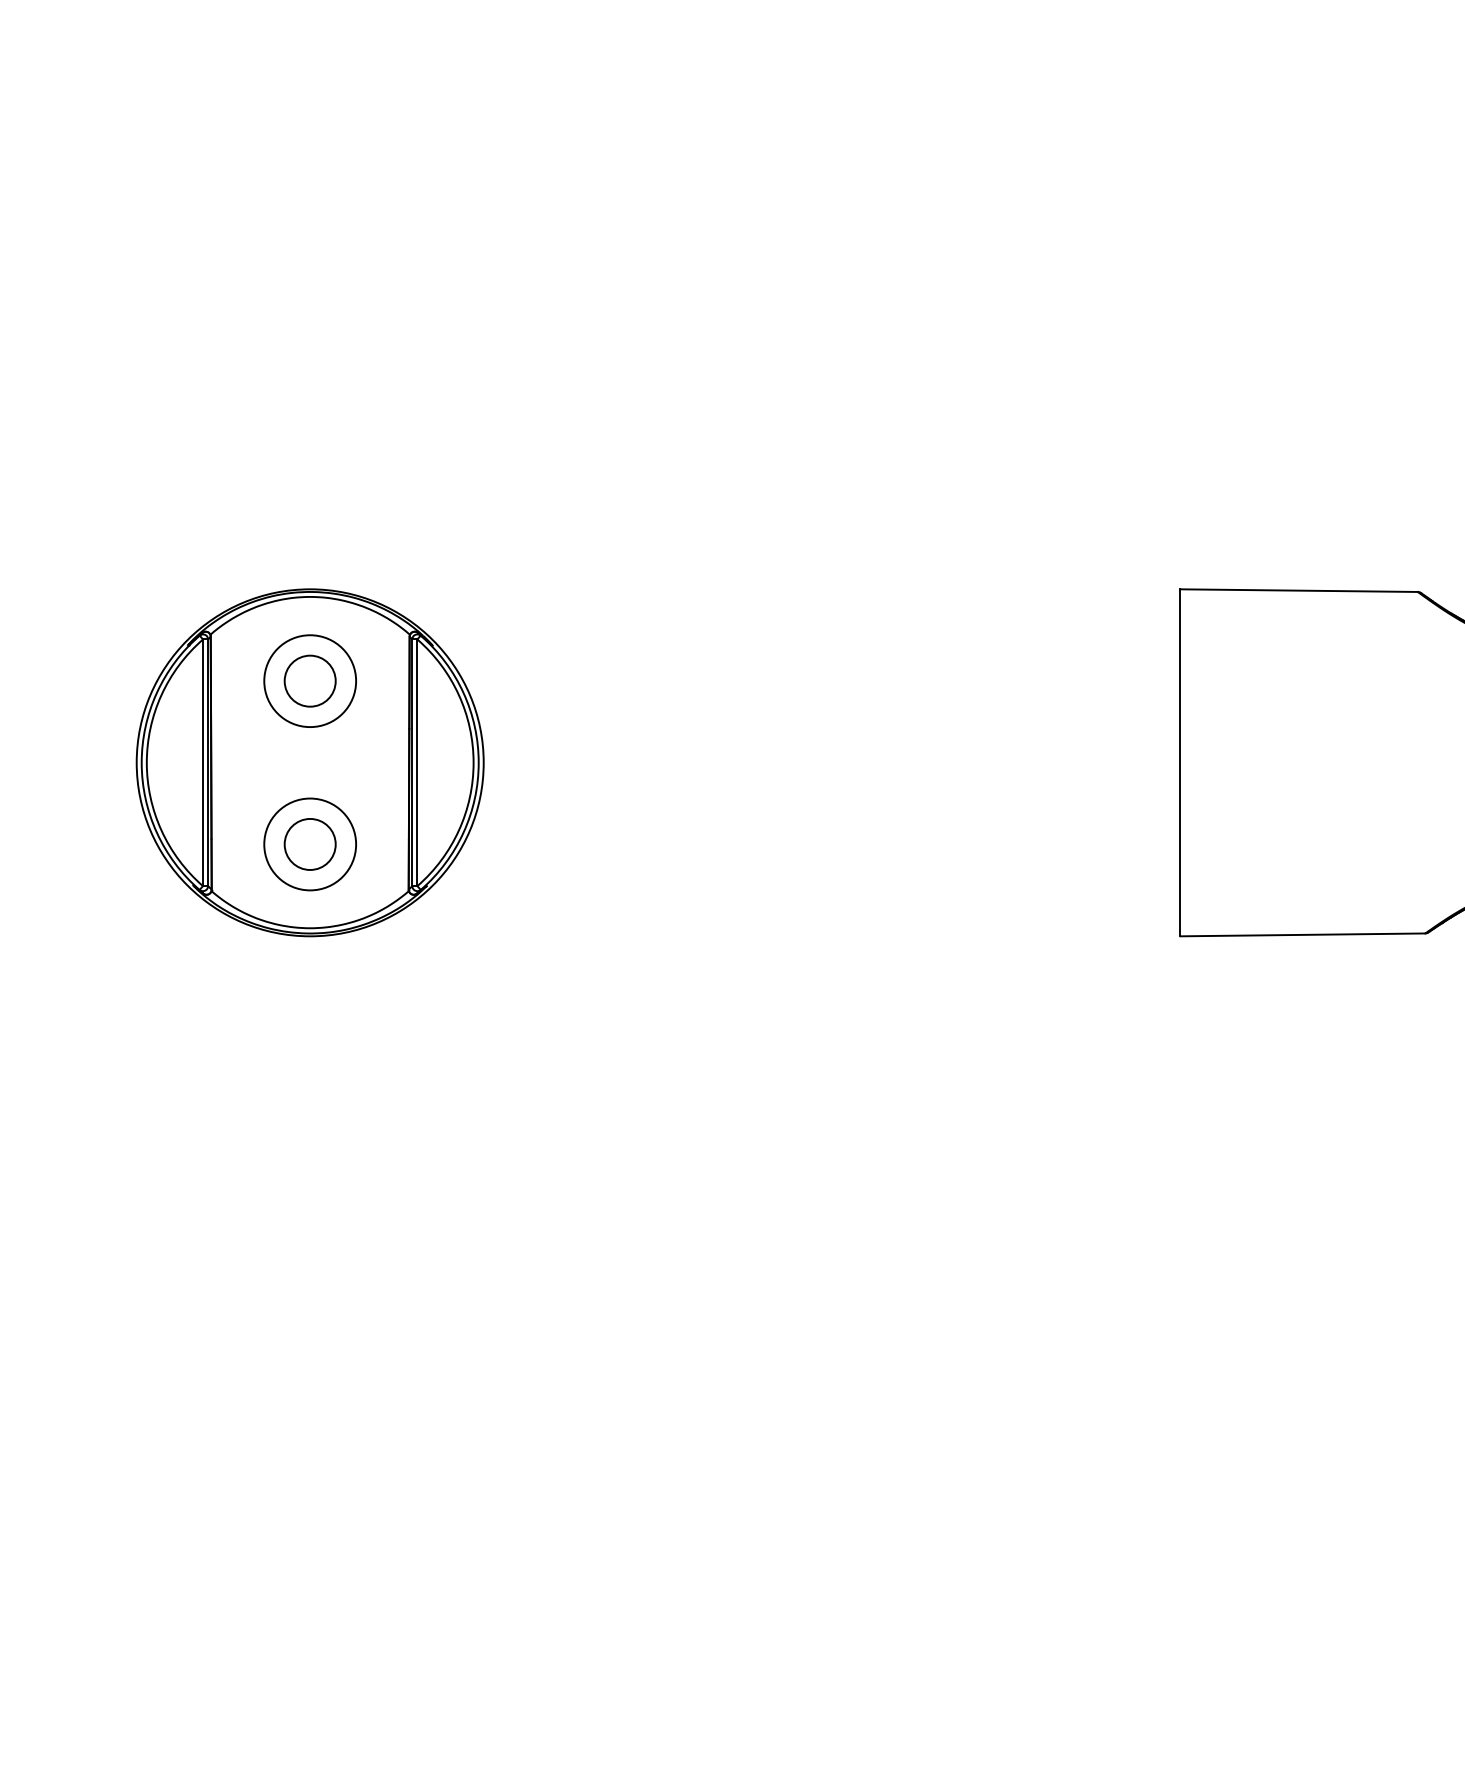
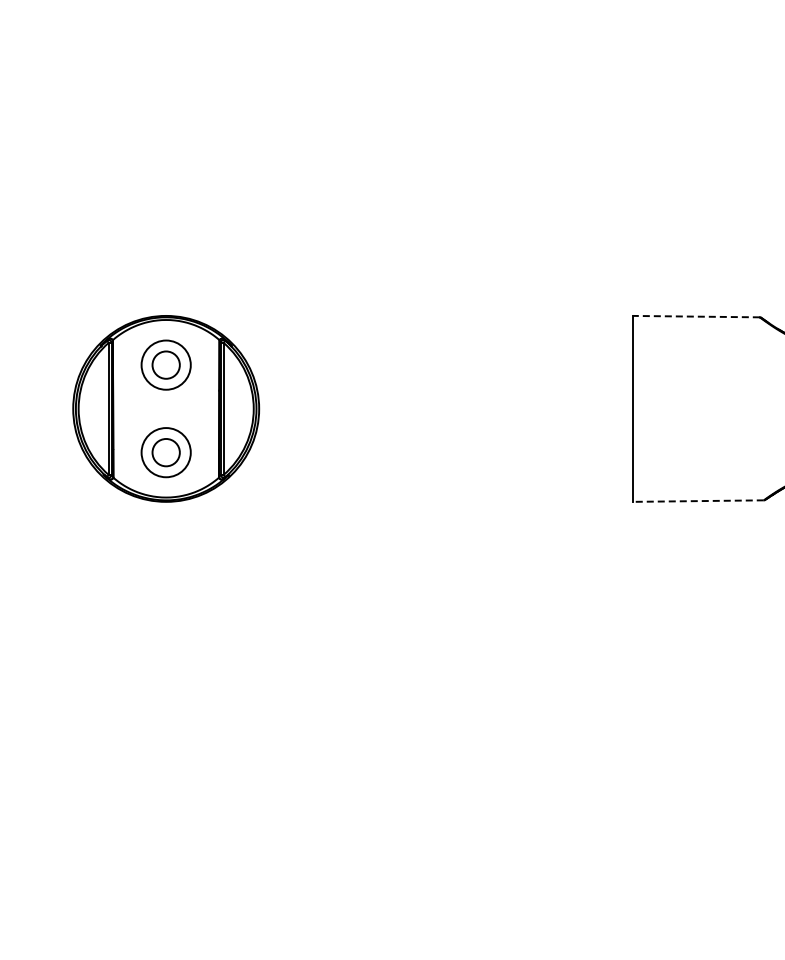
line: (1299, 590) -> (696, 316), solid -> dashed
line: (1303, 935) -> (698, 501), solid -> dashed

